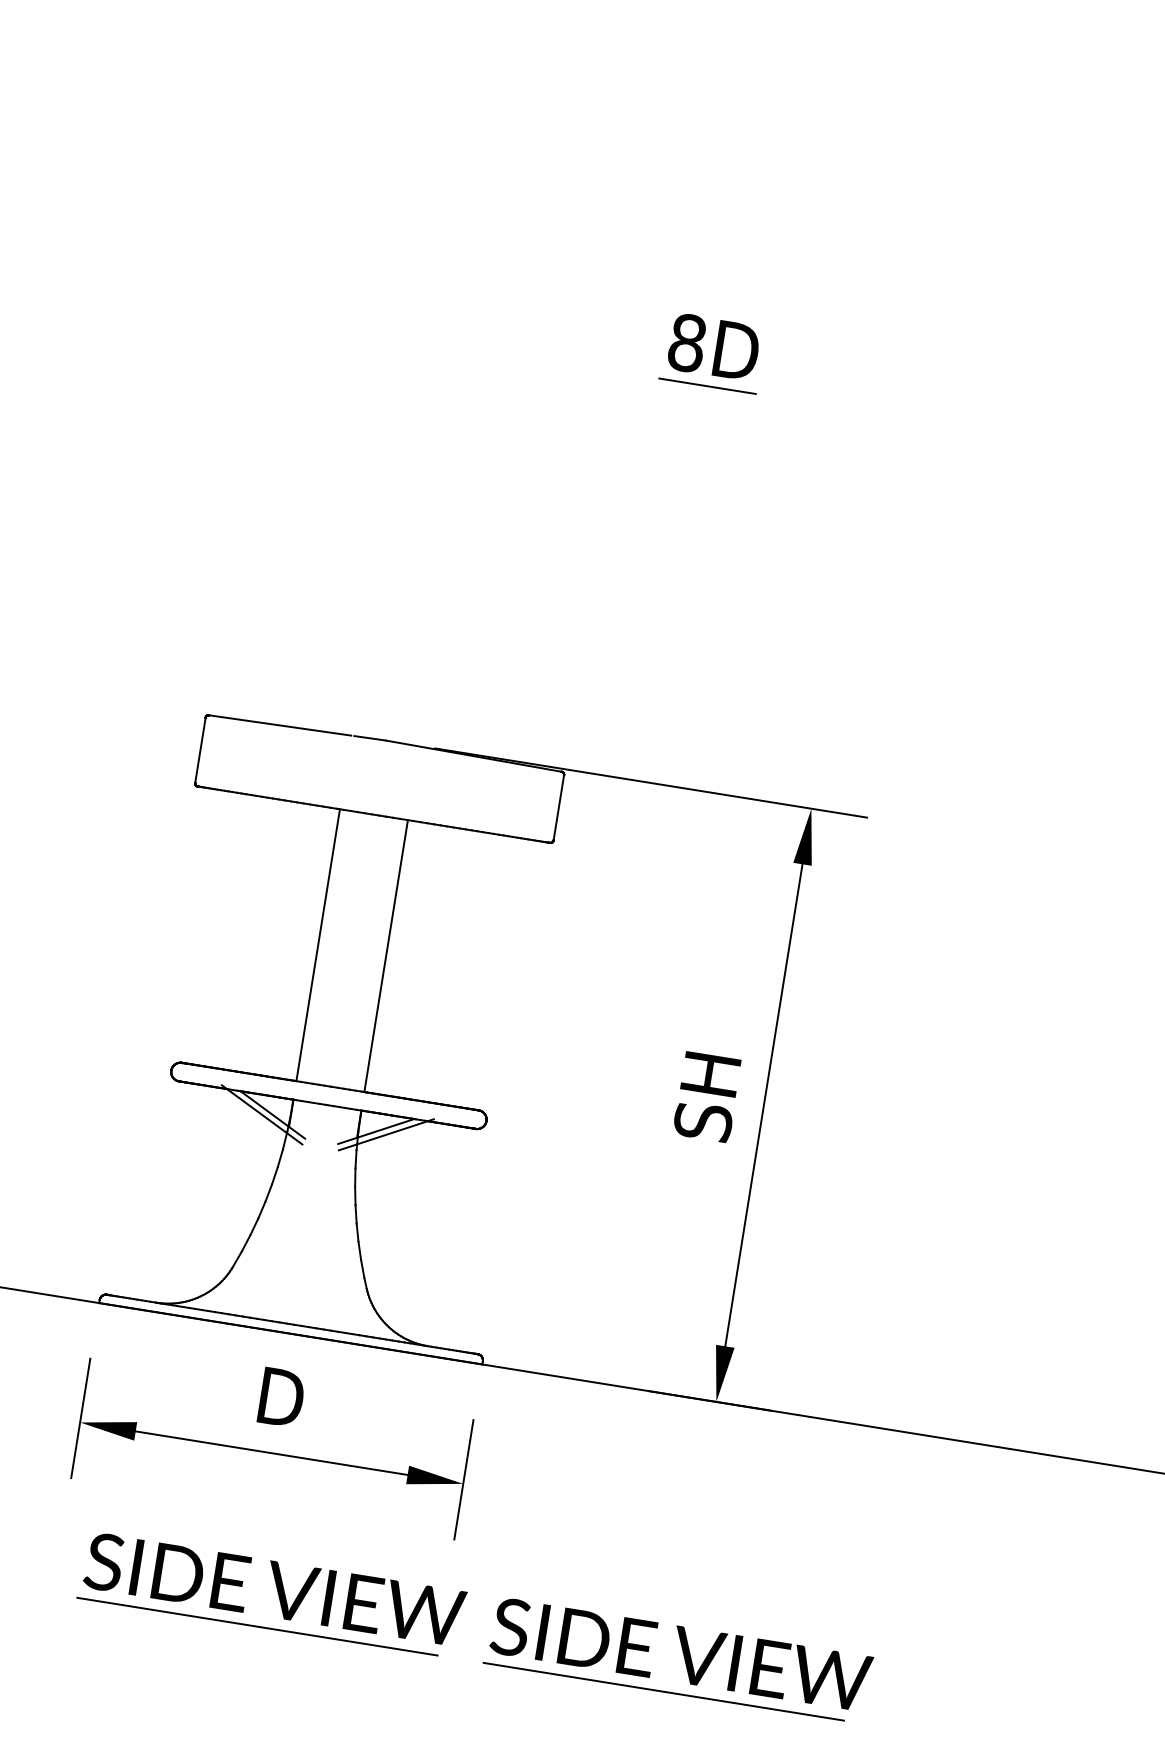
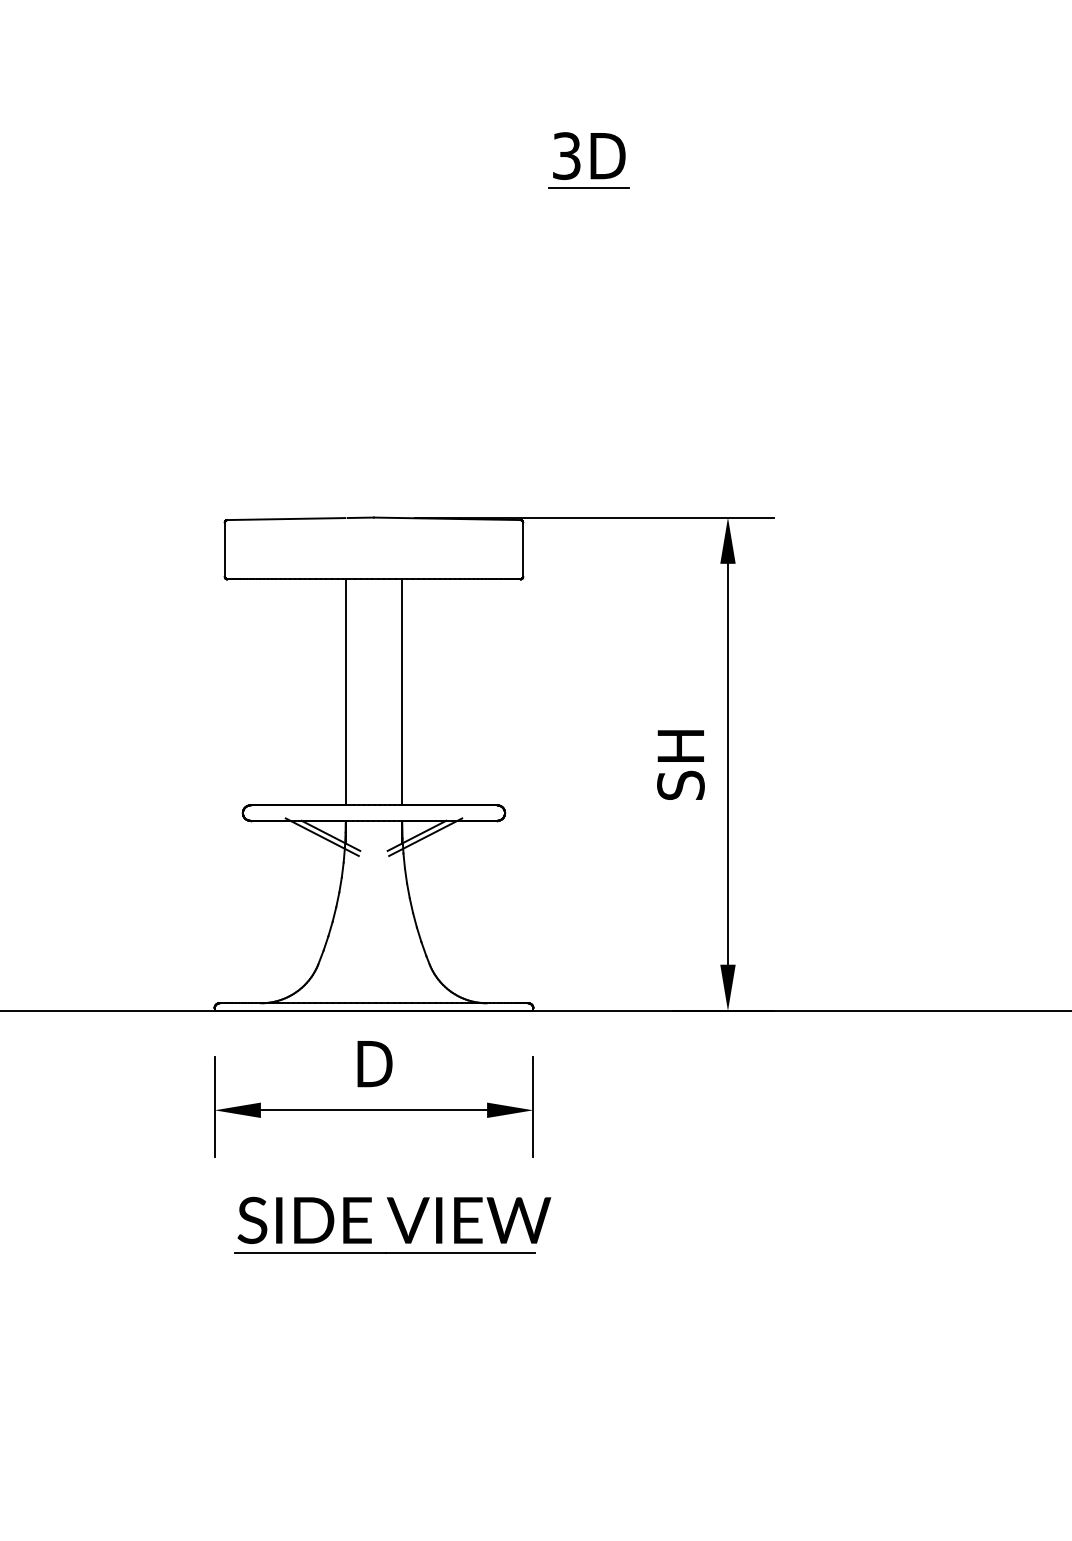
text: (686, 343) -> (566, 156), 8D -> 3D
part: (678, 1659) -> (730, 1224), removed

